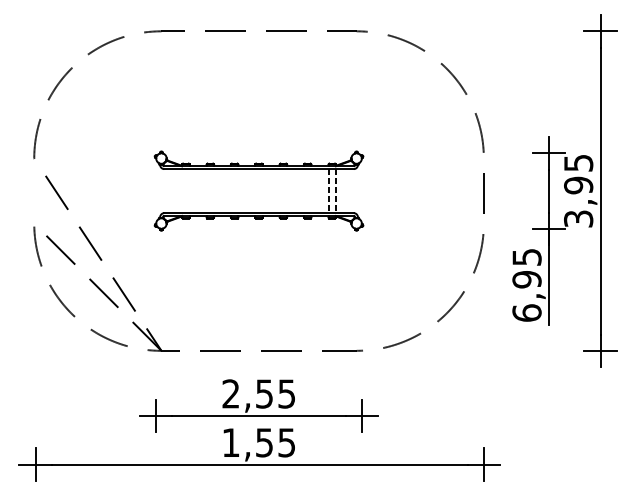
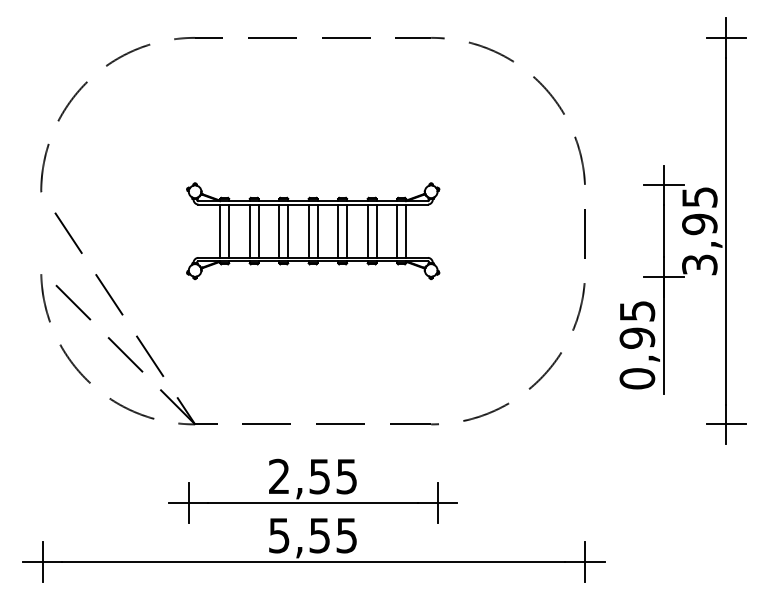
line: (182, 190) -> (220, 230), added
line: (189, 190) -> (229, 230), added
line: (206, 190) -> (249, 230), added
line: (213, 190) -> (258, 230), added
line: (231, 190) -> (279, 230), added
line: (238, 190) -> (288, 230), added
line: (255, 190) -> (308, 230), added
line: (262, 190) -> (317, 230), added
line: (279, 190) -> (338, 230), added
line: (287, 190) -> (347, 230), added
line: (303, 190) -> (367, 230), added
line: (311, 190) -> (376, 230), added
line: (328, 191) -> (397, 231), dashed -> solid
line: (336, 191) -> (406, 231), dashed -> solid
text: (527, 312) -> (637, 378), 6,95 -> 0,95
text: (231, 442) -> (279, 535), 1,55 -> 5,55

